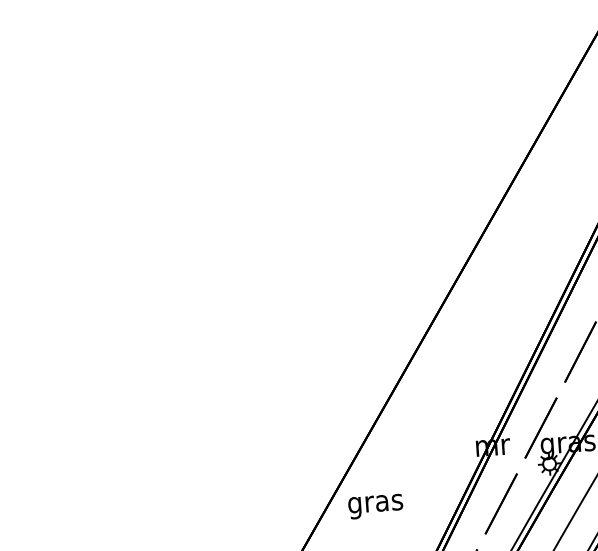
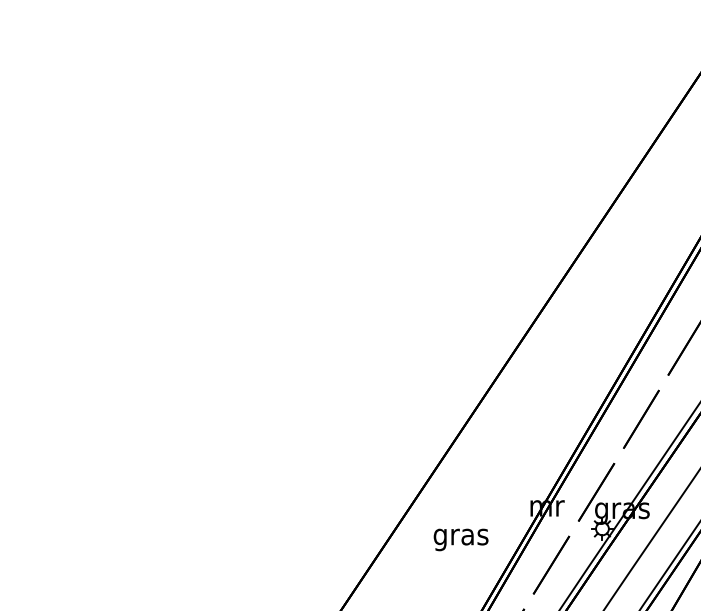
text: (375, 506) -> (460, 539), moved

